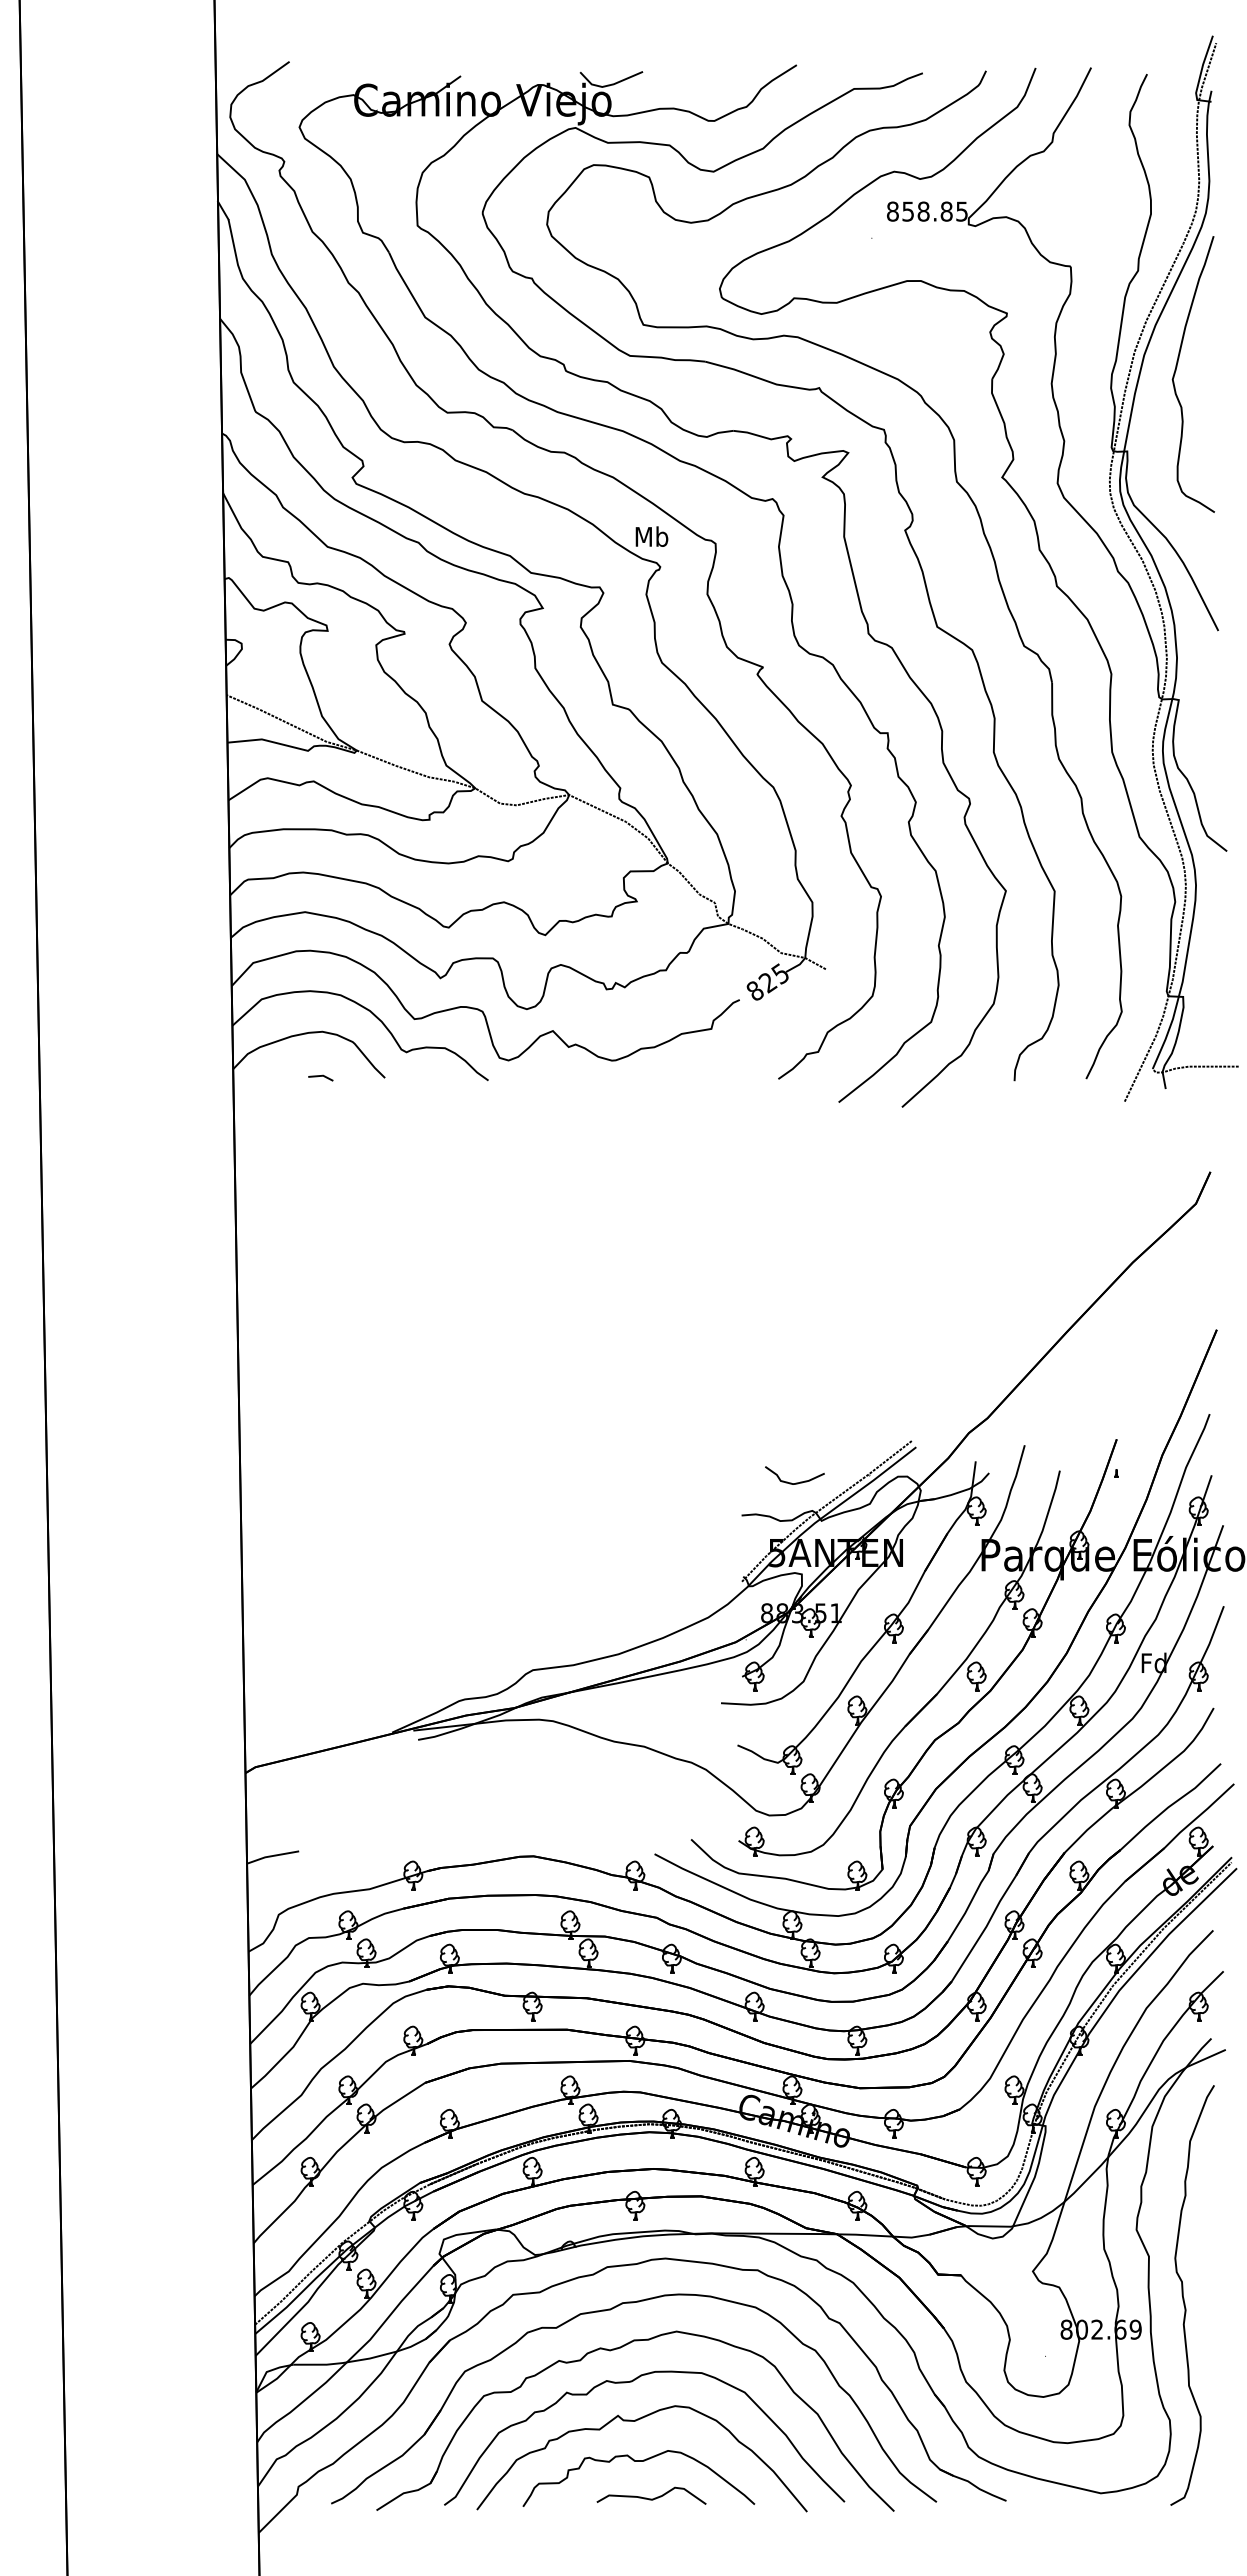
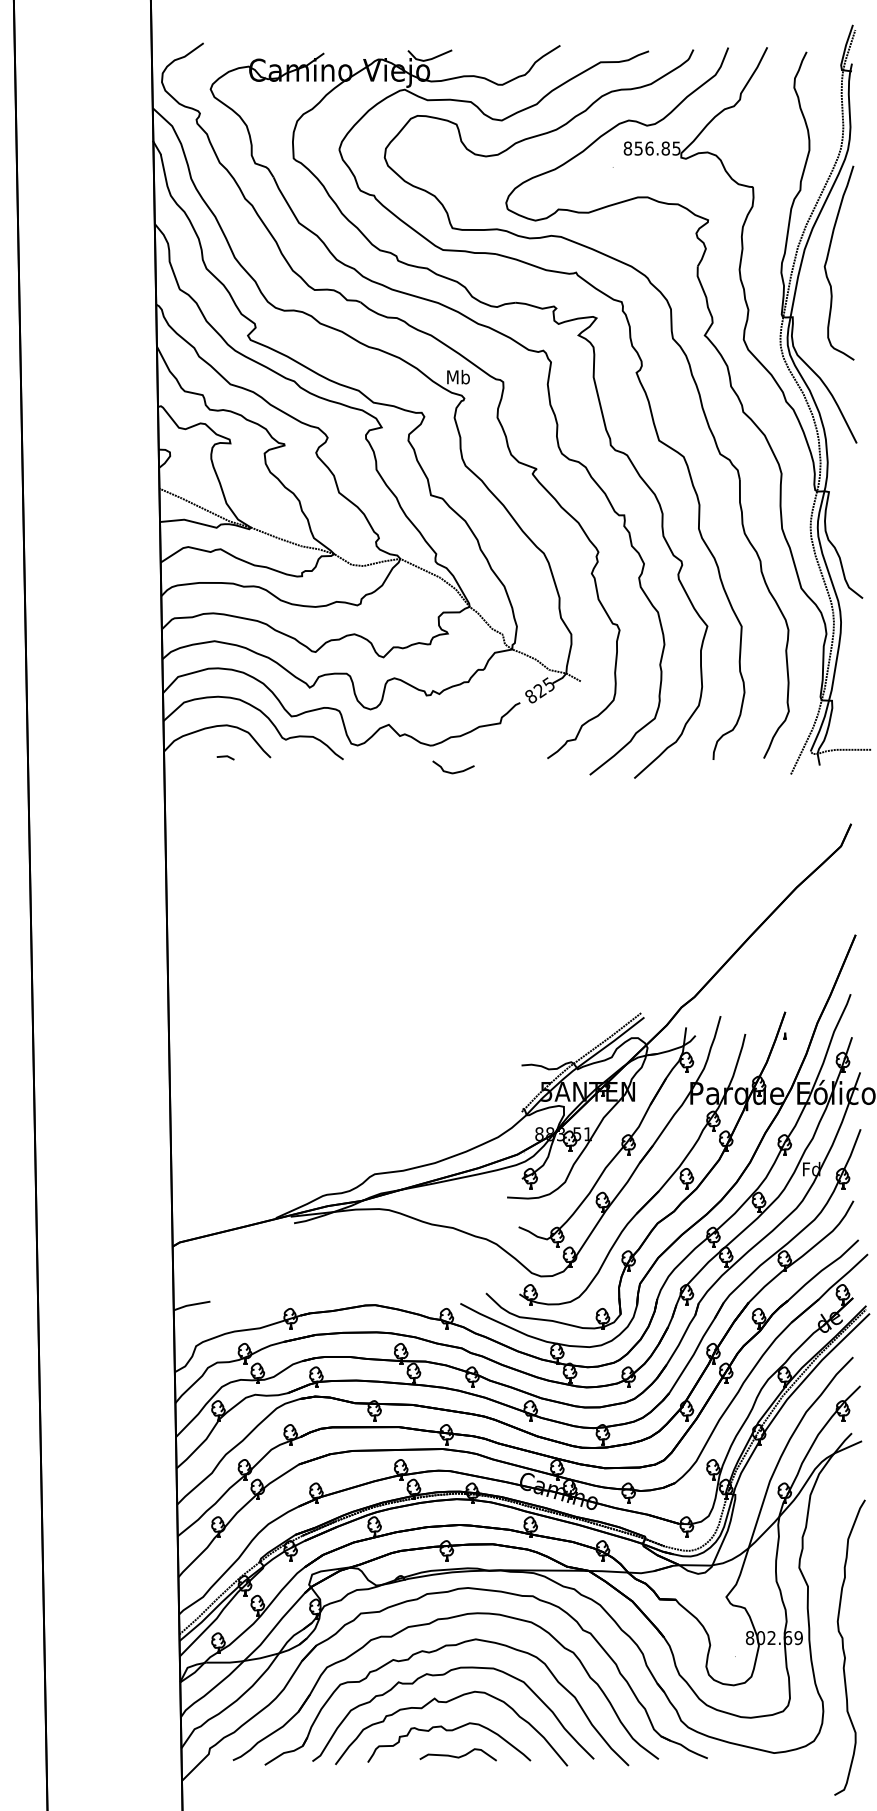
text: (923, 211) -> (649, 148), 858.85 -> 856.85
curve: (795, 1482) -> (453, 772), moved
curve: (1184, 2298) -> (844, 1649), moved

